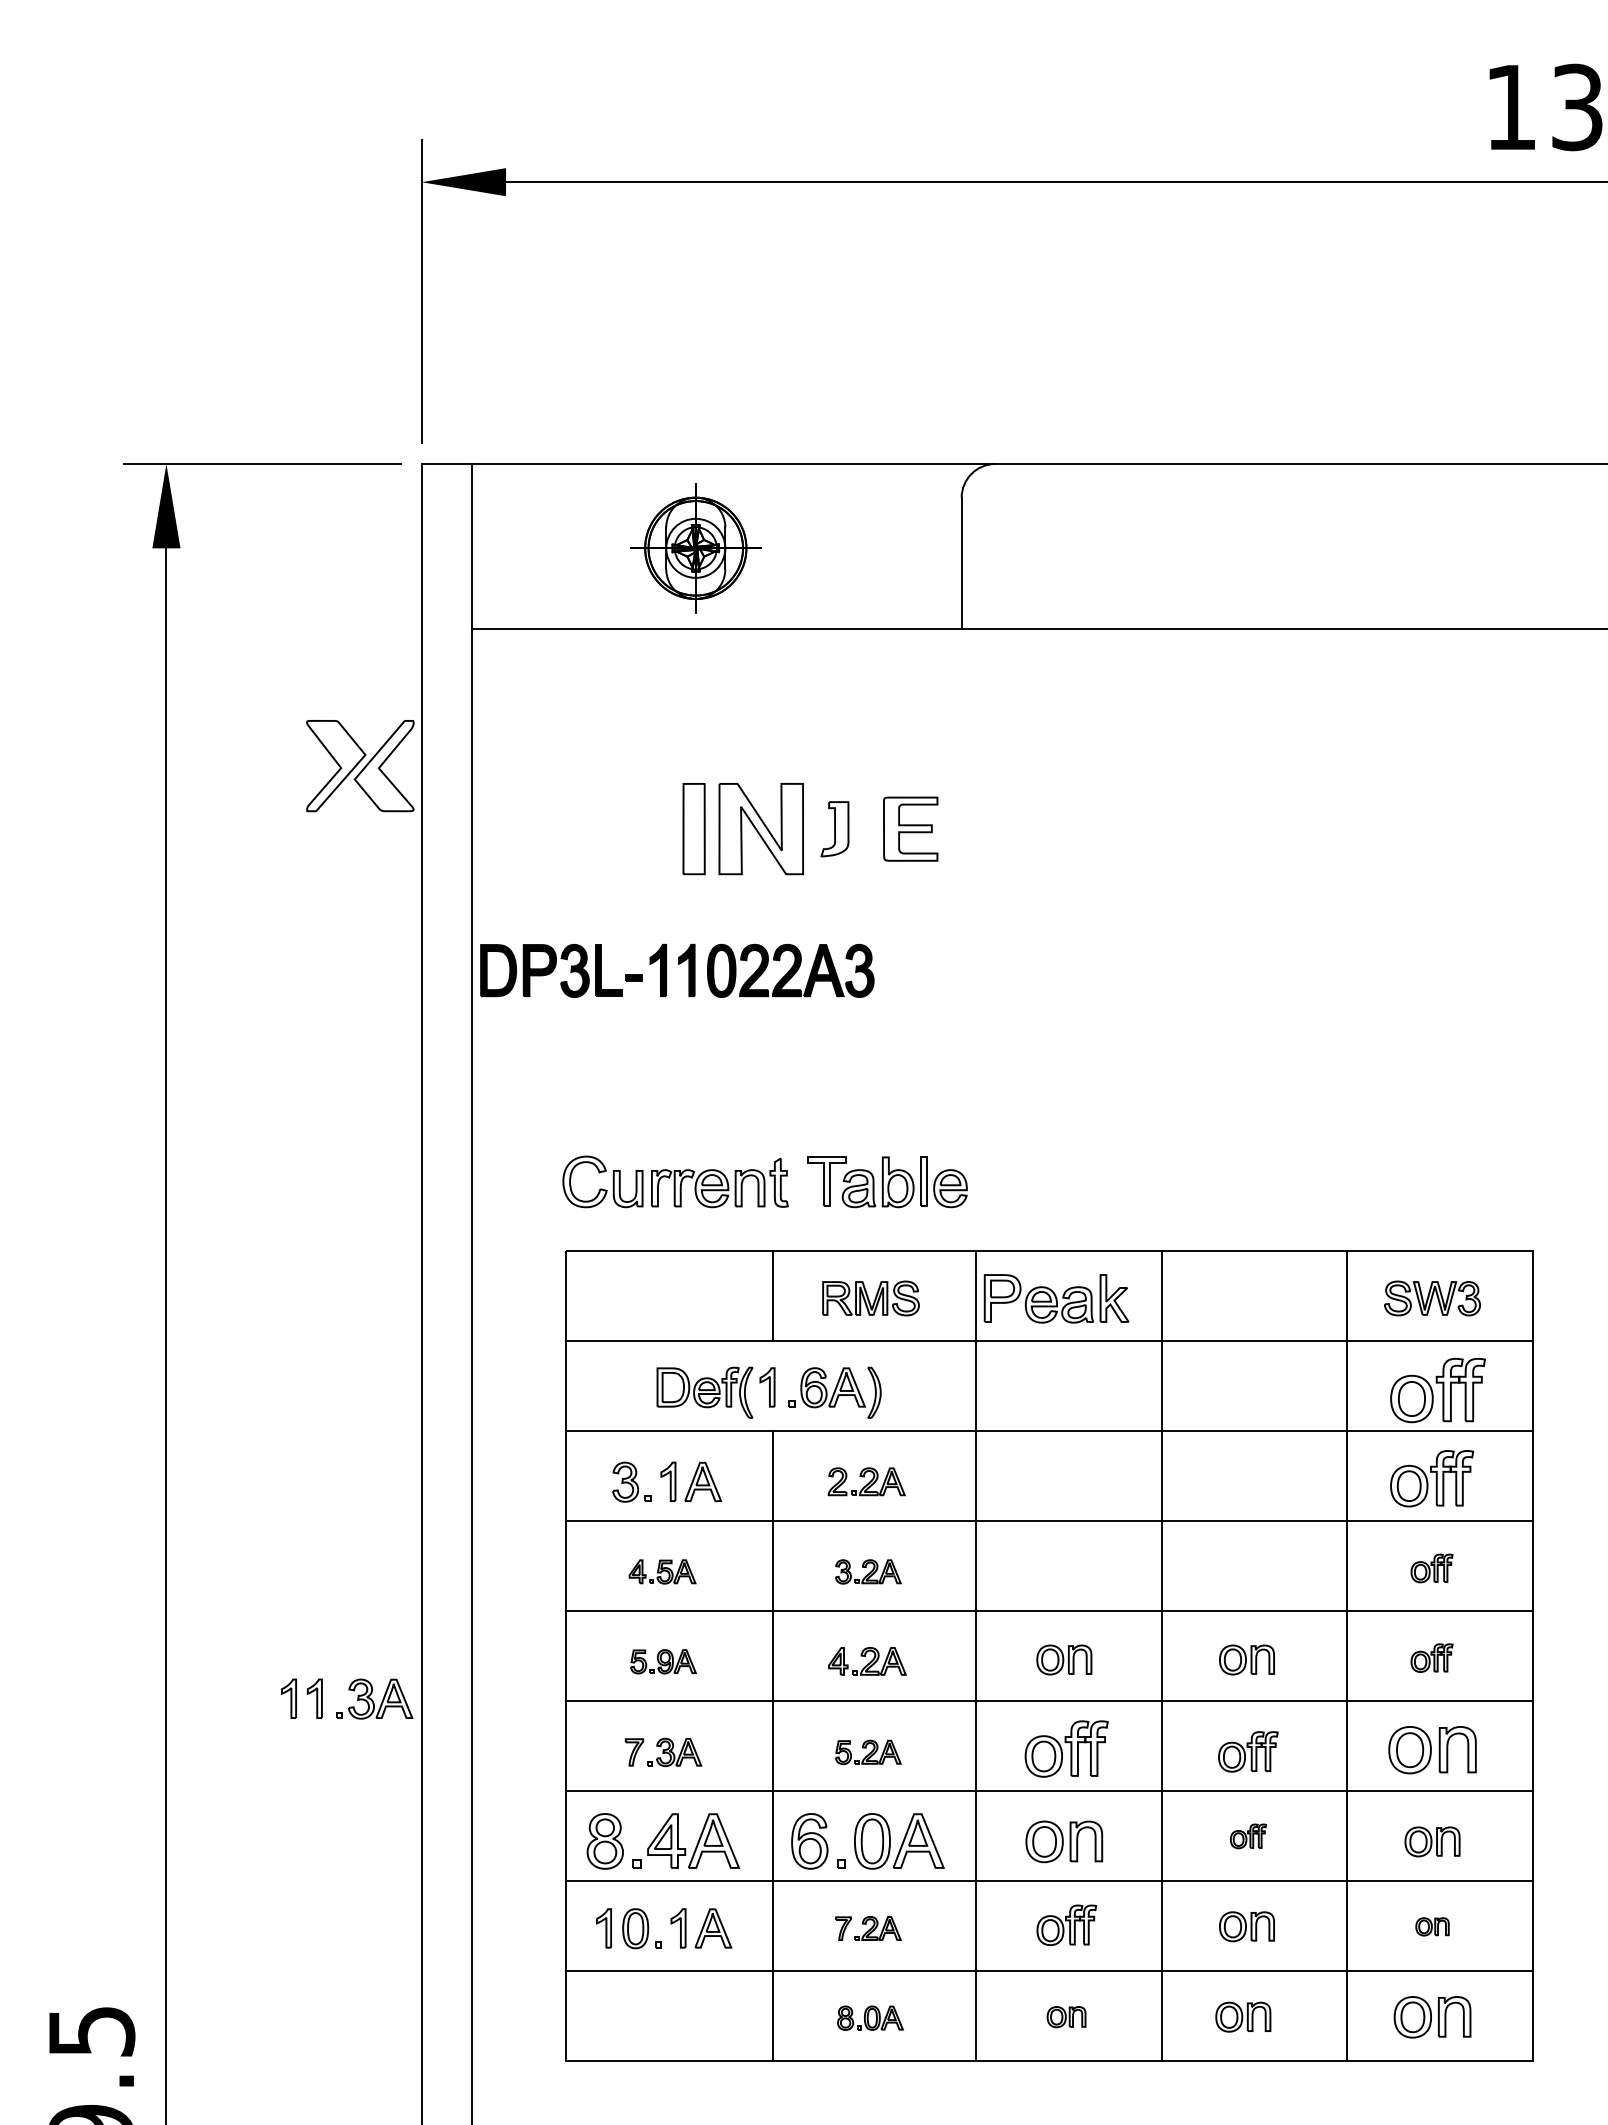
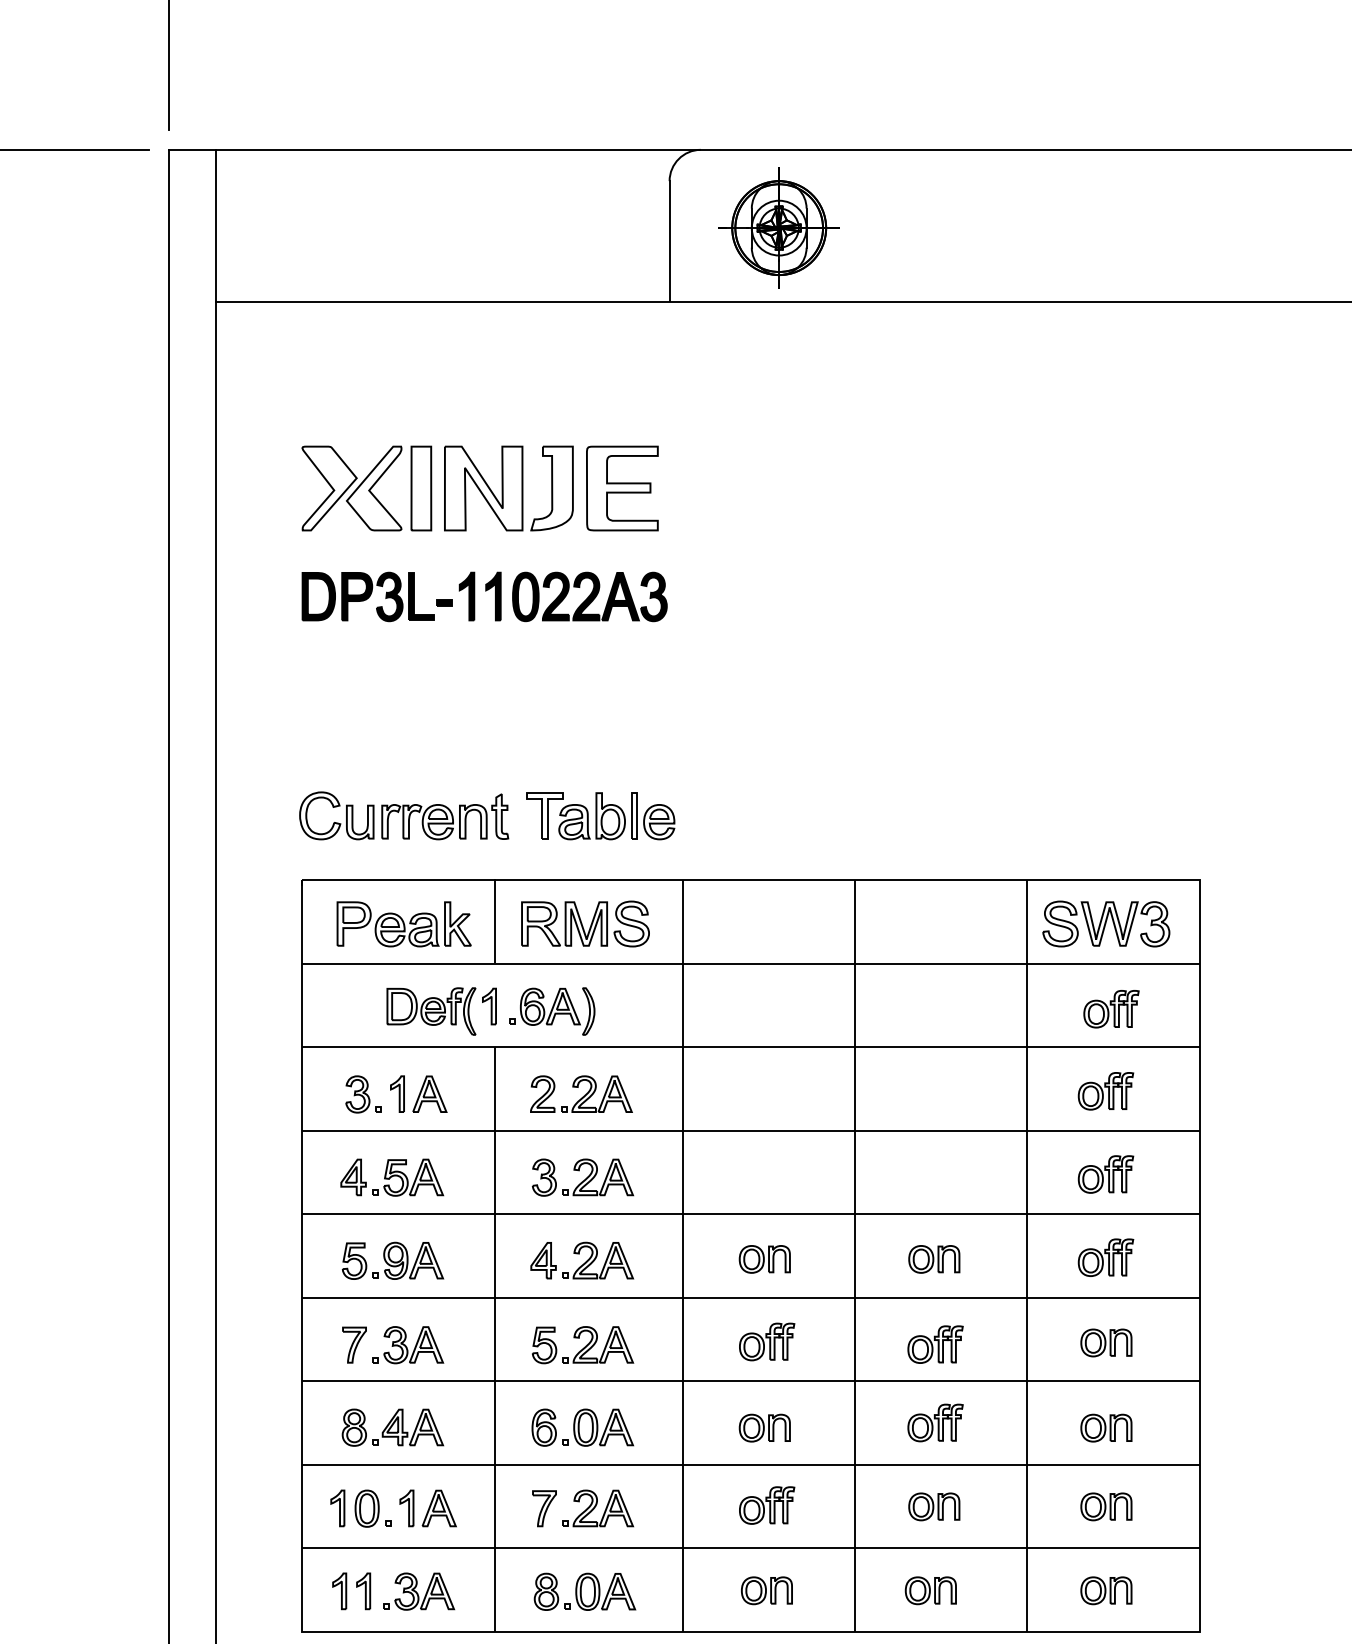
part: (695, 548) -> (778, 228), moved
part: (360, 766) -> (352, 488), moved
part: (834, 829) -> (551, 488), size x1.67
part: (910, 829) -> (622, 488), size x1.43
part: (678, 964) -> (485, 590), moved
part: (870, 1298) -> (585, 924), size x1.43
part: (1056, 1298) -> (404, 924), moved
part: (1432, 1298) -> (1106, 924), size x1.43
part: (1437, 1389) -> (1111, 1008), size x0.62
part: (1431, 1478) -> (1105, 1091), size x0.71
part: (866, 1481) -> (581, 1093), size x1.43
part: (1431, 1568) -> (1105, 1174), size x1.43
part: (662, 1571) -> (392, 1177), size x1.67
part: (868, 1571) -> (583, 1177), size x1.67
part: (1431, 1657) -> (1105, 1257), size x1.43
part: (663, 1661) -> (392, 1260), size x1.67
part: (867, 1661) -> (582, 1260), size x1.43
part: (348, 1690) -> (394, 1583), moved
part: (1066, 1748) -> (766, 1341), size x0.71
part: (1432, 1749) -> (1106, 1342), size x0.62
part: (663, 1752) -> (392, 1345), size x1.43
part: (868, 1752) -> (583, 1345), size x1.67
part: (1248, 1836) -> (935, 1423), size x1.67
part: (663, 1841) -> (392, 1427), size x0.71
part: (868, 1841) -> (583, 1427), size x0.71
part: (1064, 1841) -> (764, 1427), size x0.71
part: (1432, 1926) -> (1106, 1506), size x1.67
part: (868, 1928) -> (583, 1508), size x1.67
part: (1066, 2016) -> (766, 1590), size x1.43
part: (1432, 2016) -> (1106, 1590), size x0.71
part: (870, 2017) -> (585, 1591), size x1.67

